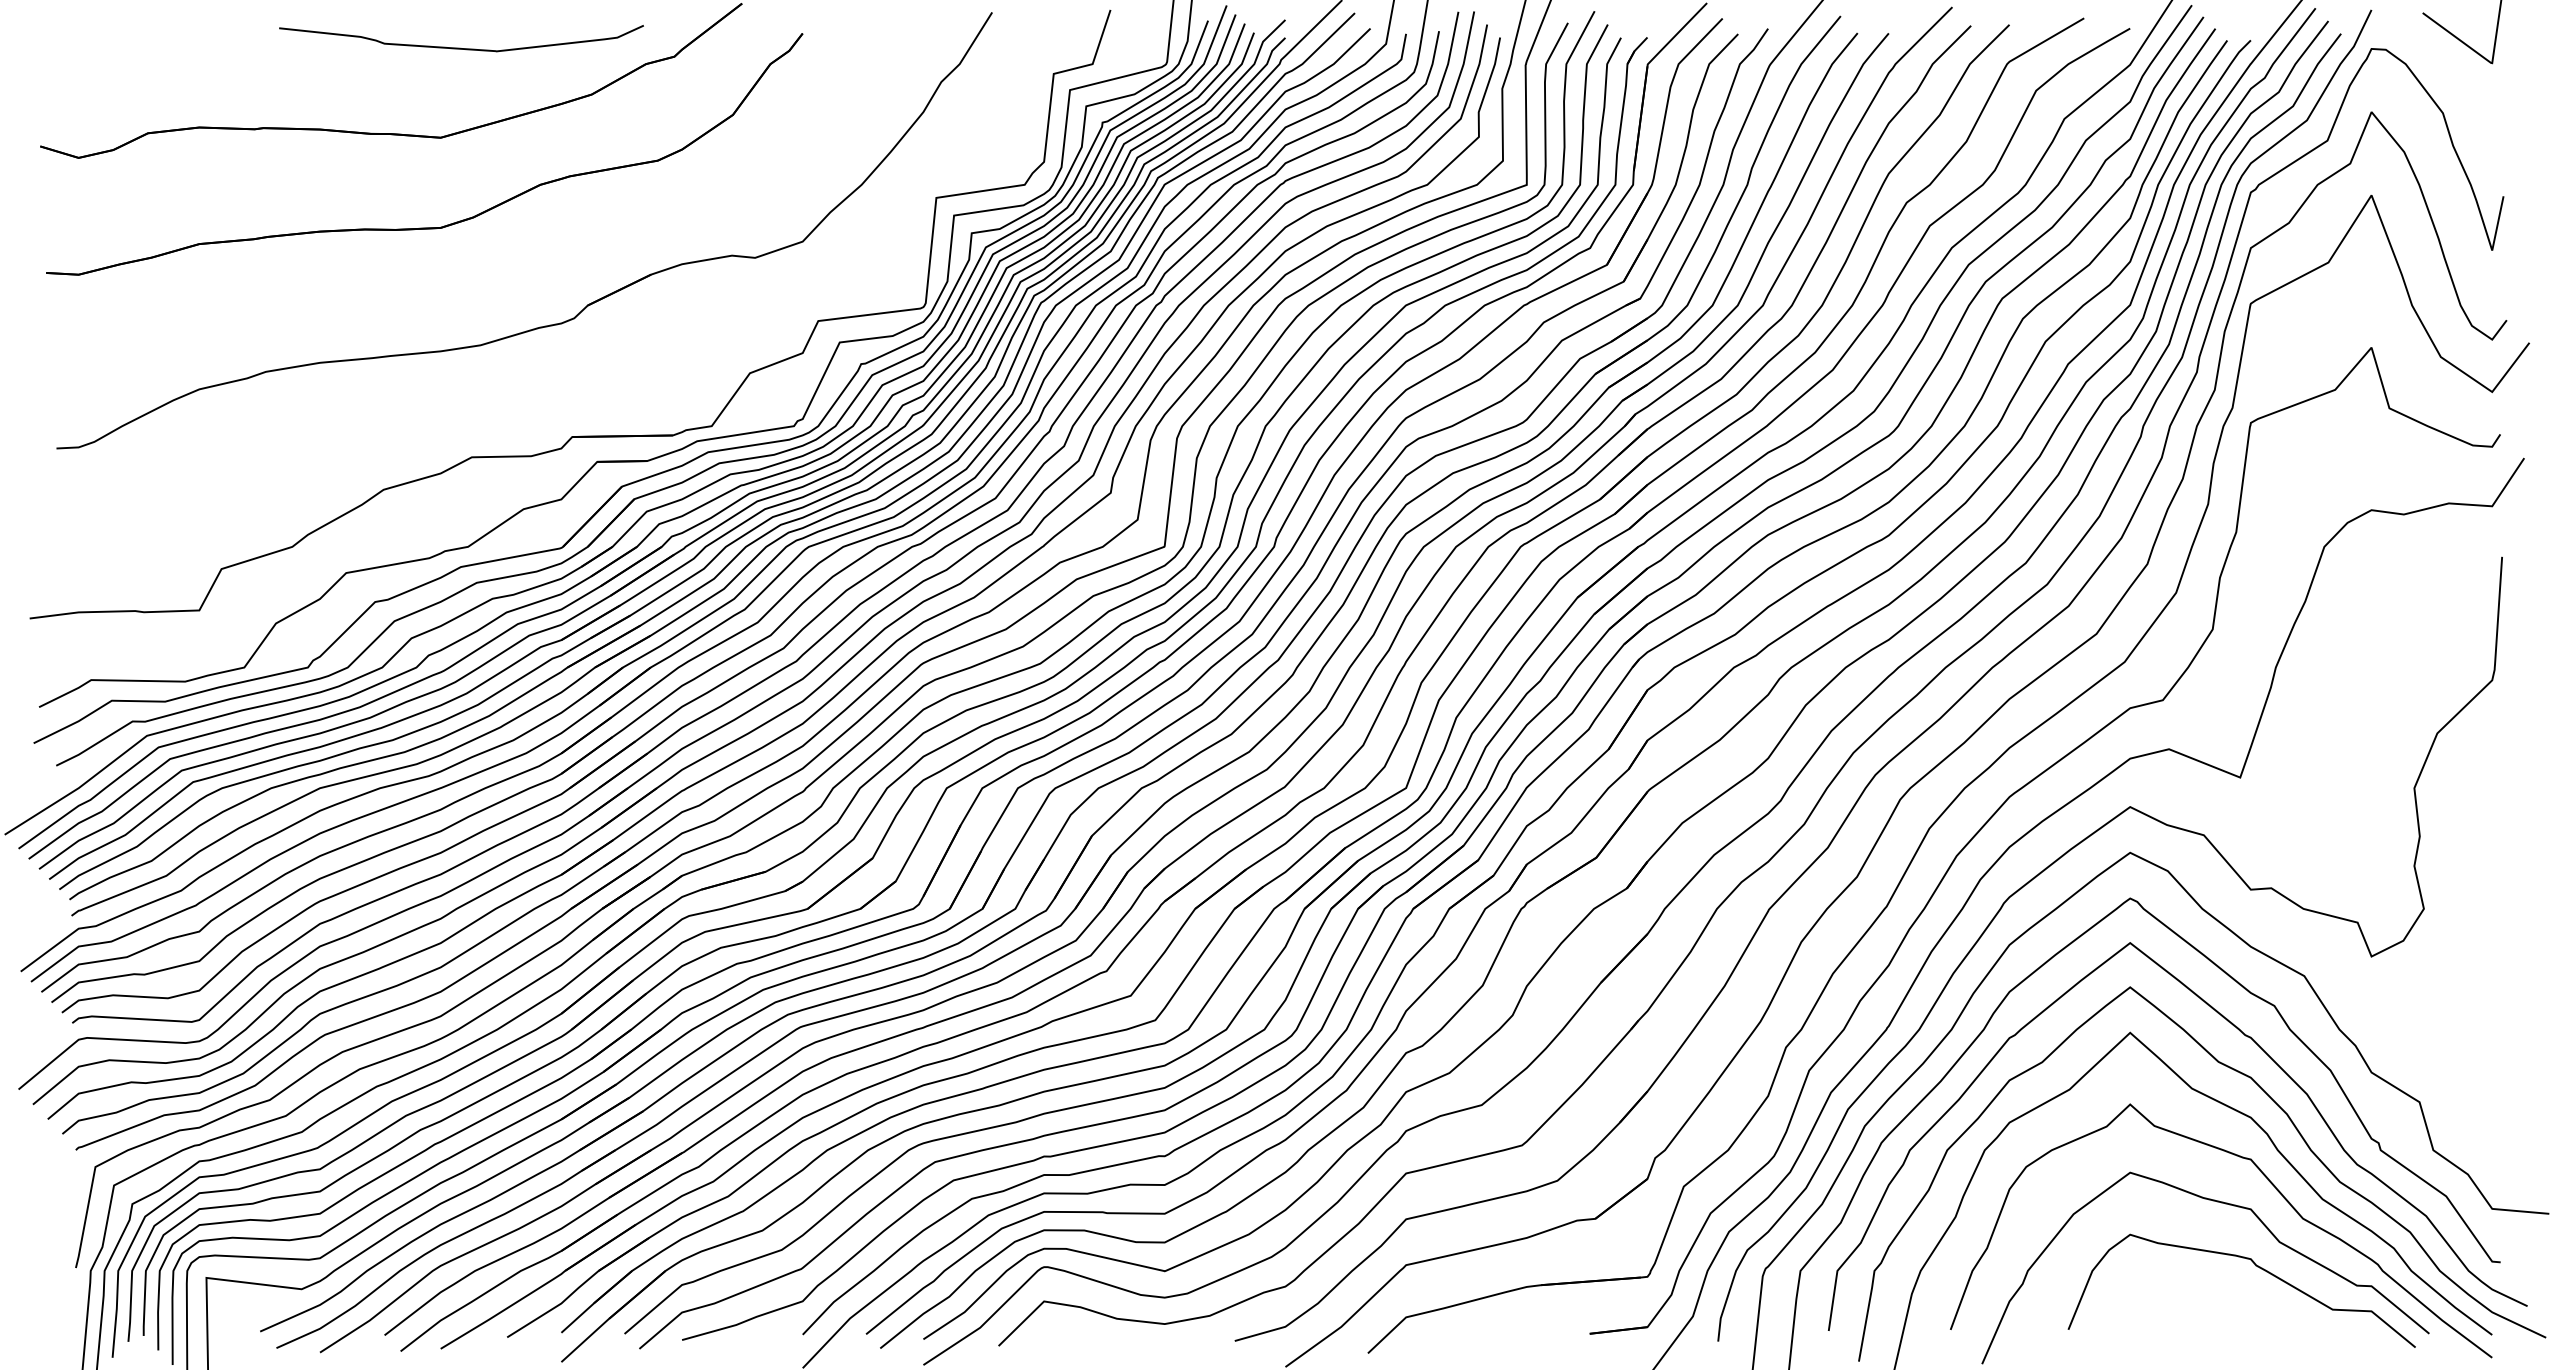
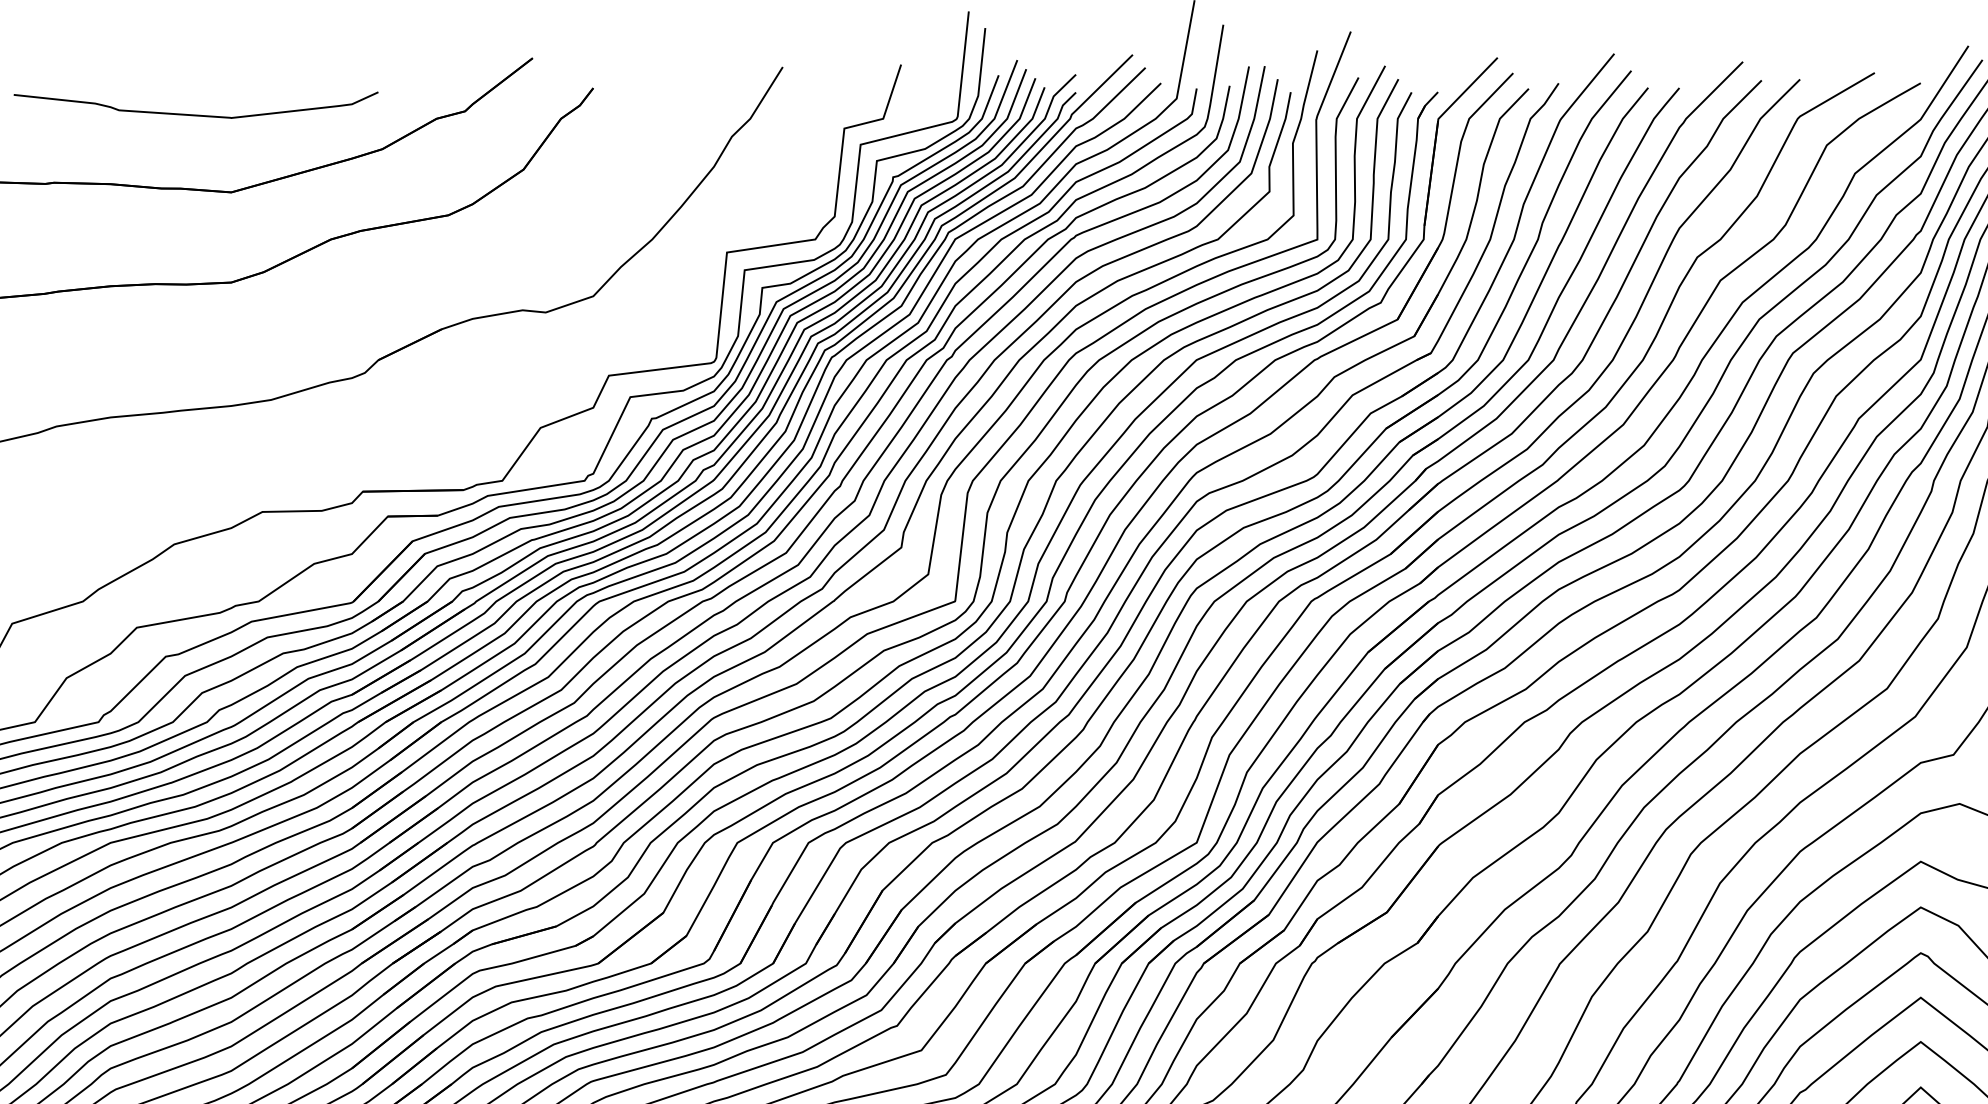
curve: (460, 47) -> (195, 114), moved

